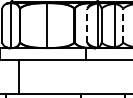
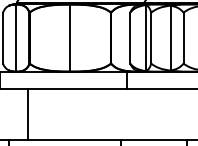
line: (87, 25) -> (130, 37), dashed -> solid
line: (123, 25) -> (183, 37), dashed -> solid

